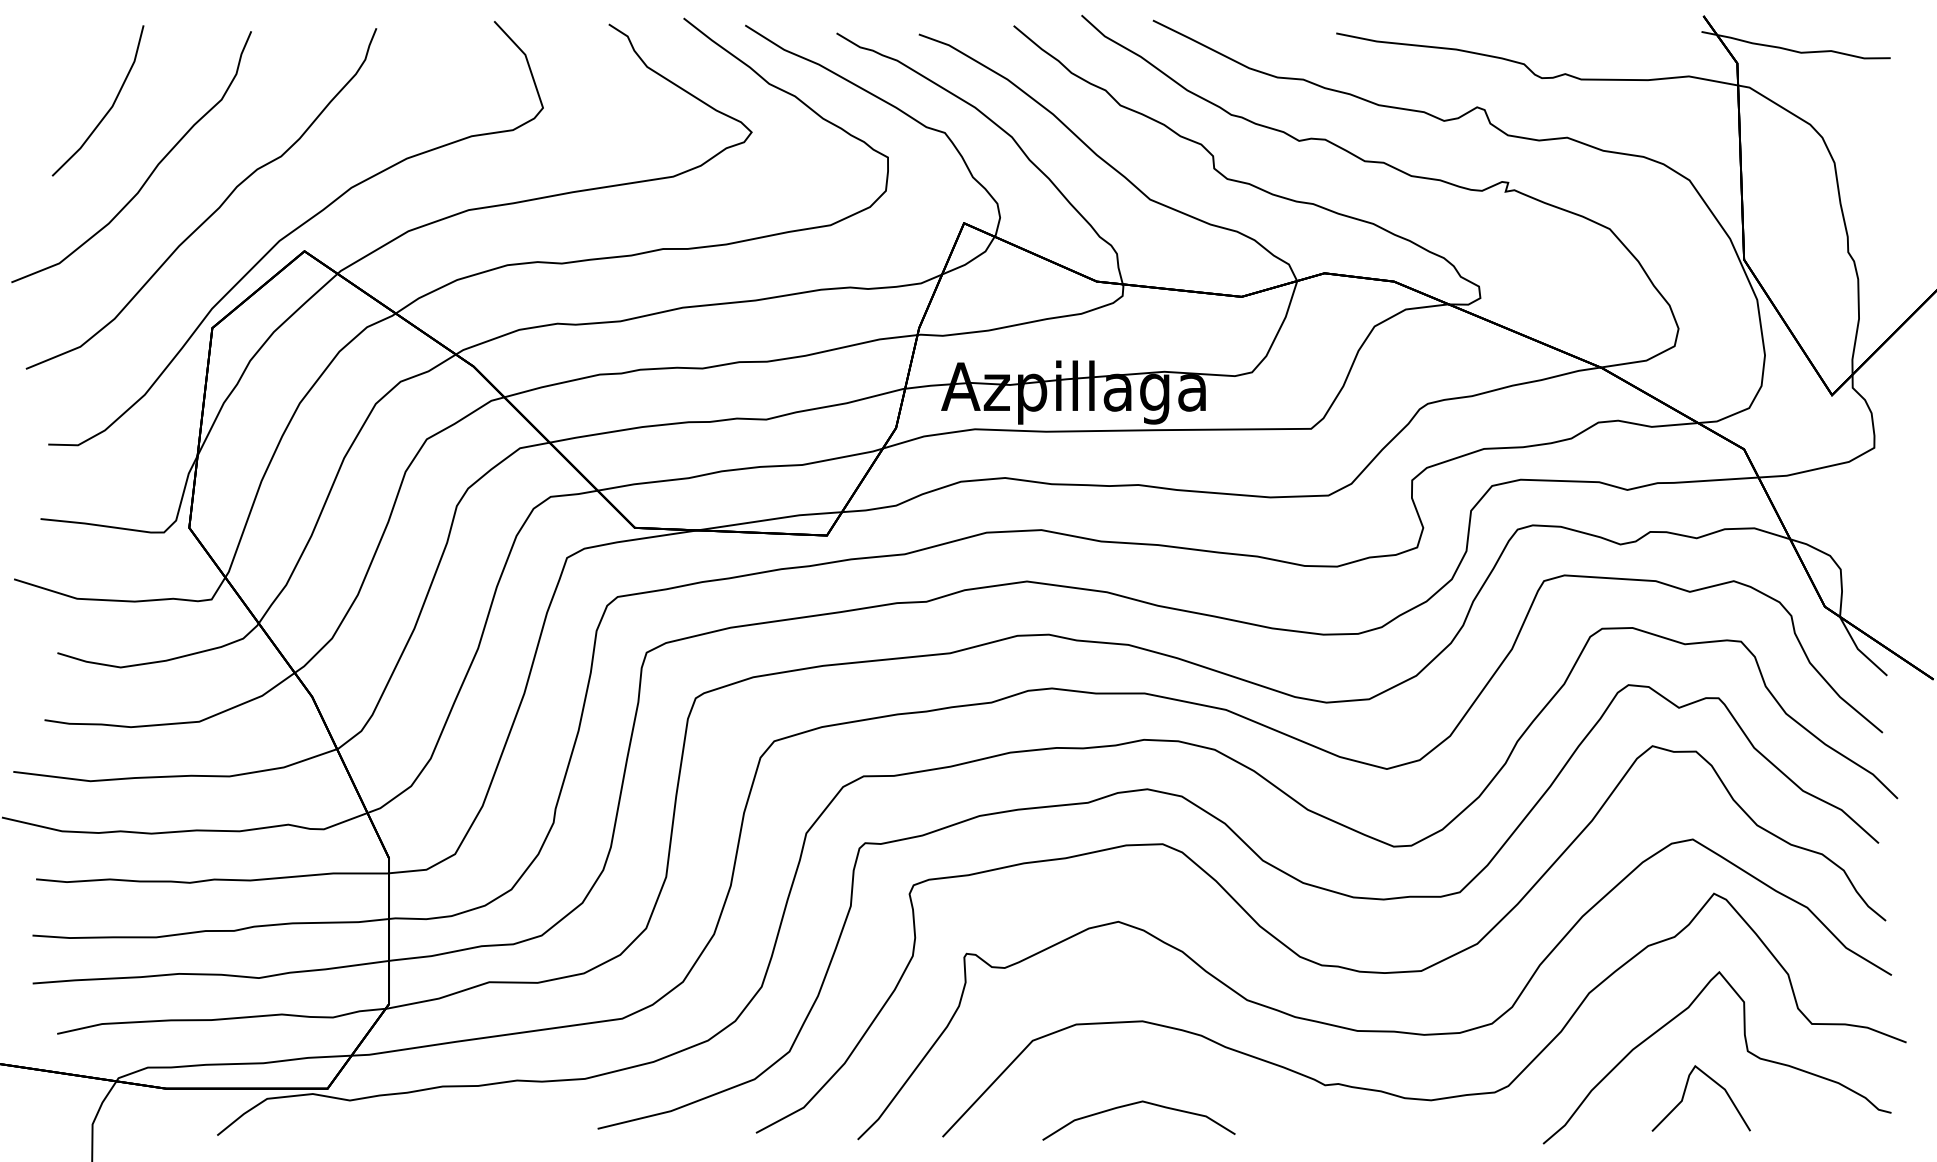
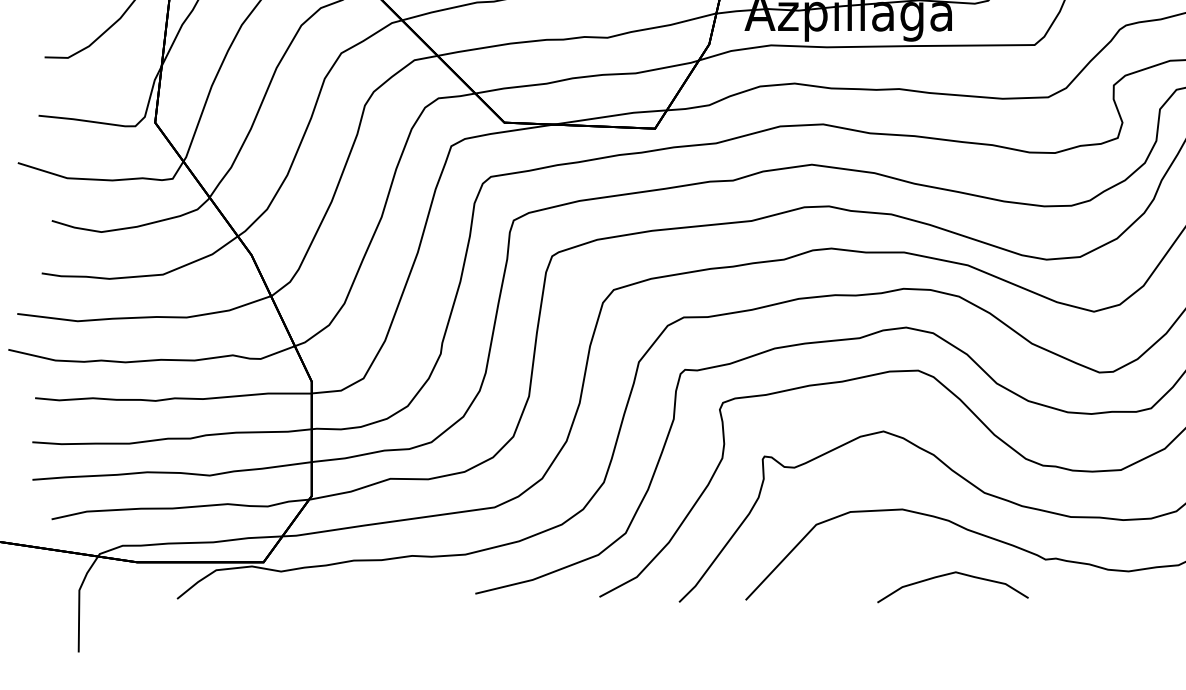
curve: (1135, 1104) -> (950, 574), moved

